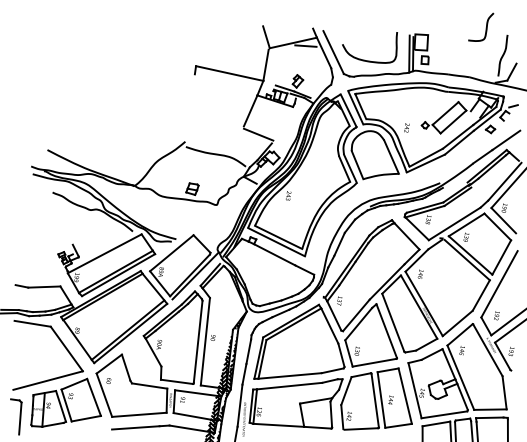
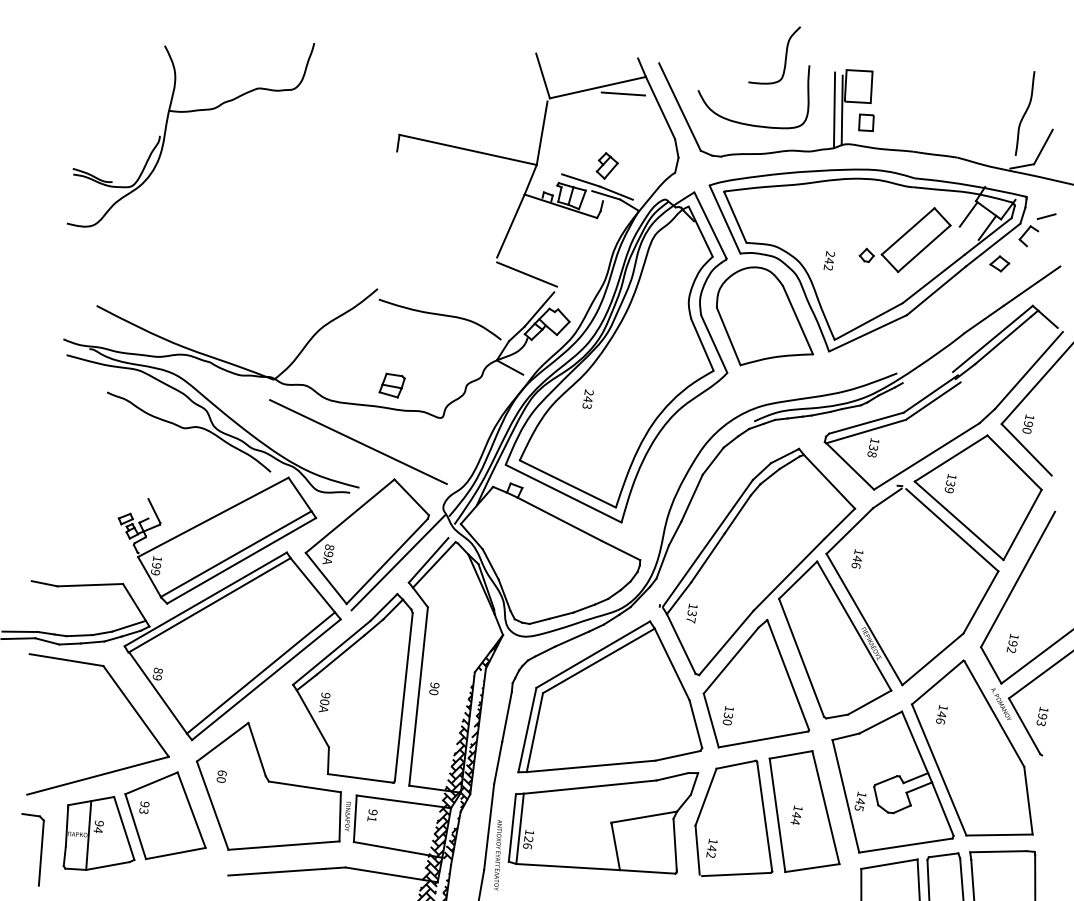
curve: (485, 27) -> (783, 56), moved
part: (93, 55) -> (190, 113), added
line: (175, 216) -> (357, 441), added

